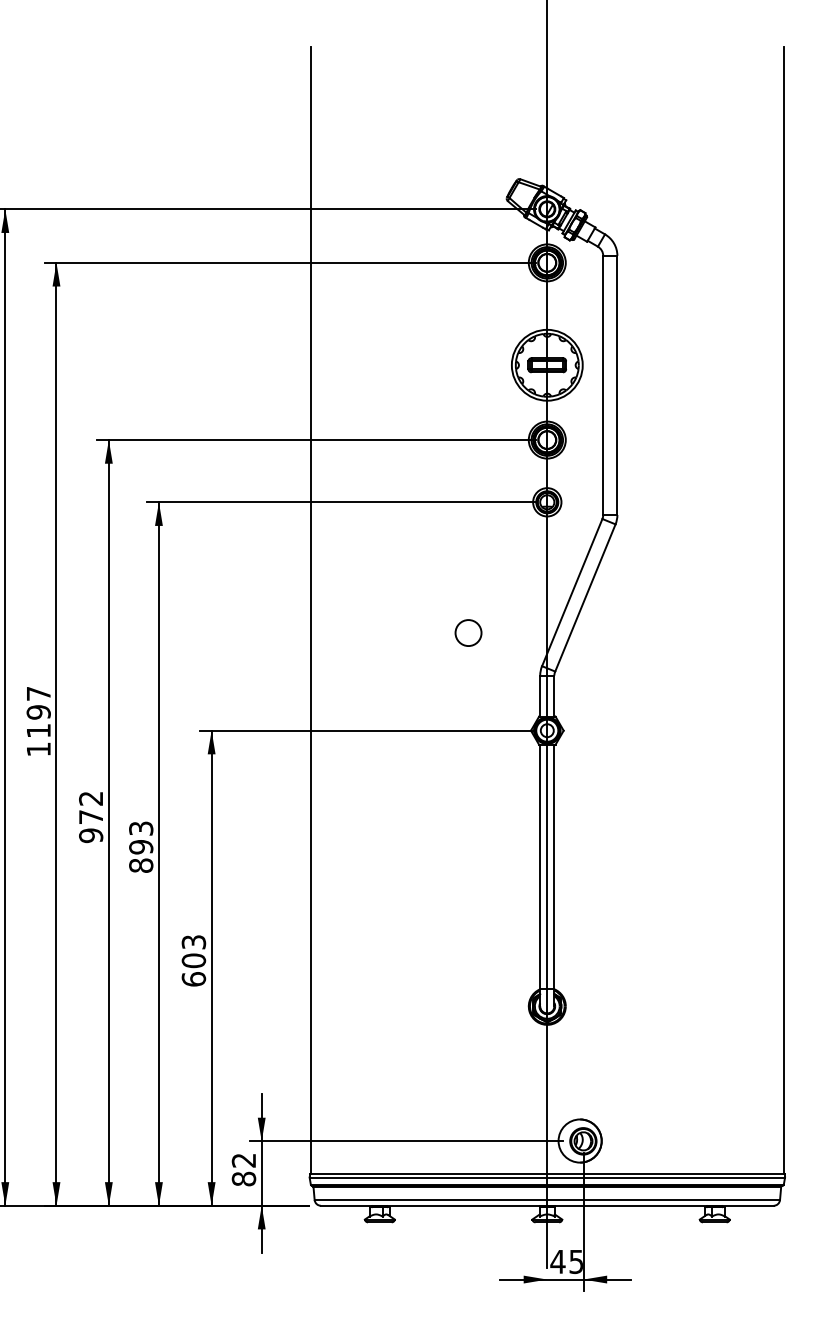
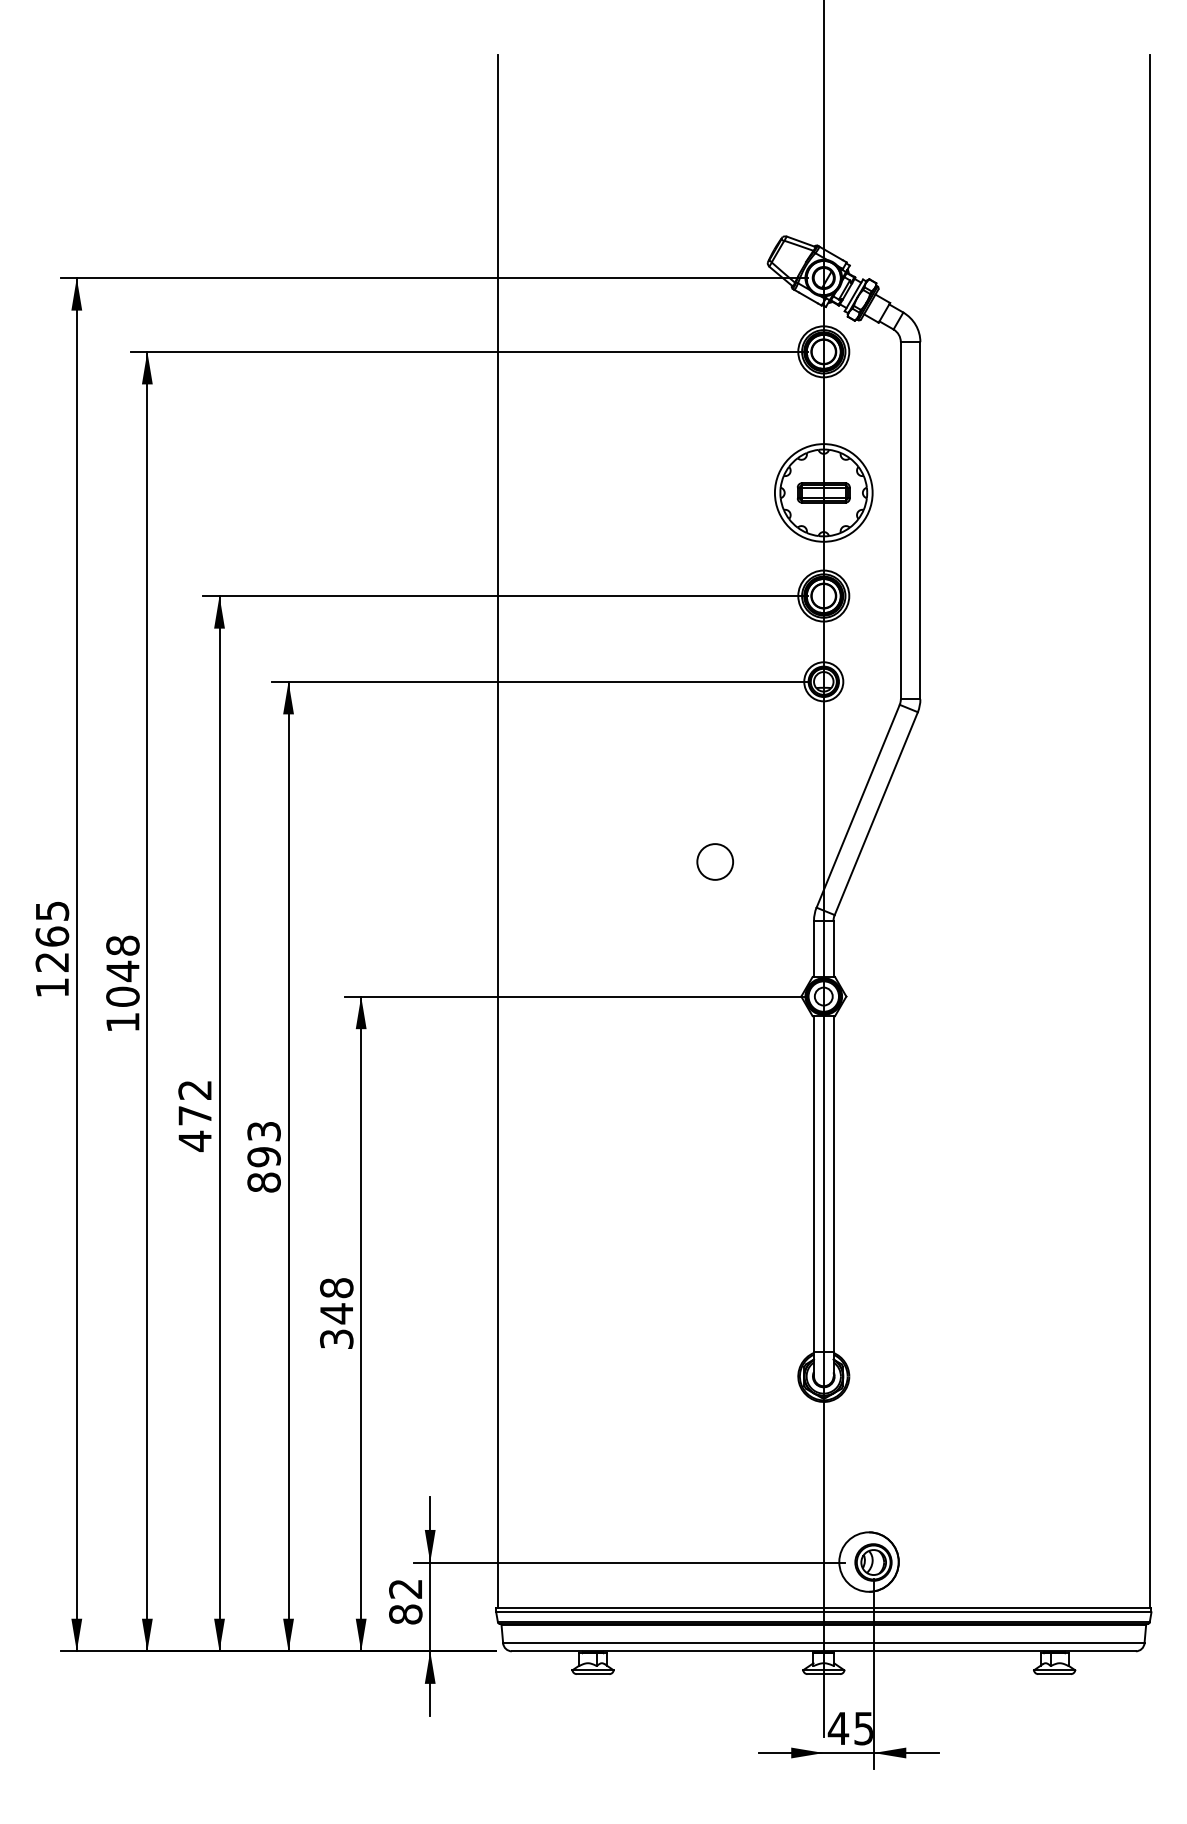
text: (38, 711) -> (122, 970), 1197 -> 1048
text: (90, 835) -> (194, 1141), 972 -> 472
text: (193, 960) -> (336, 1313), 603 -> 348

